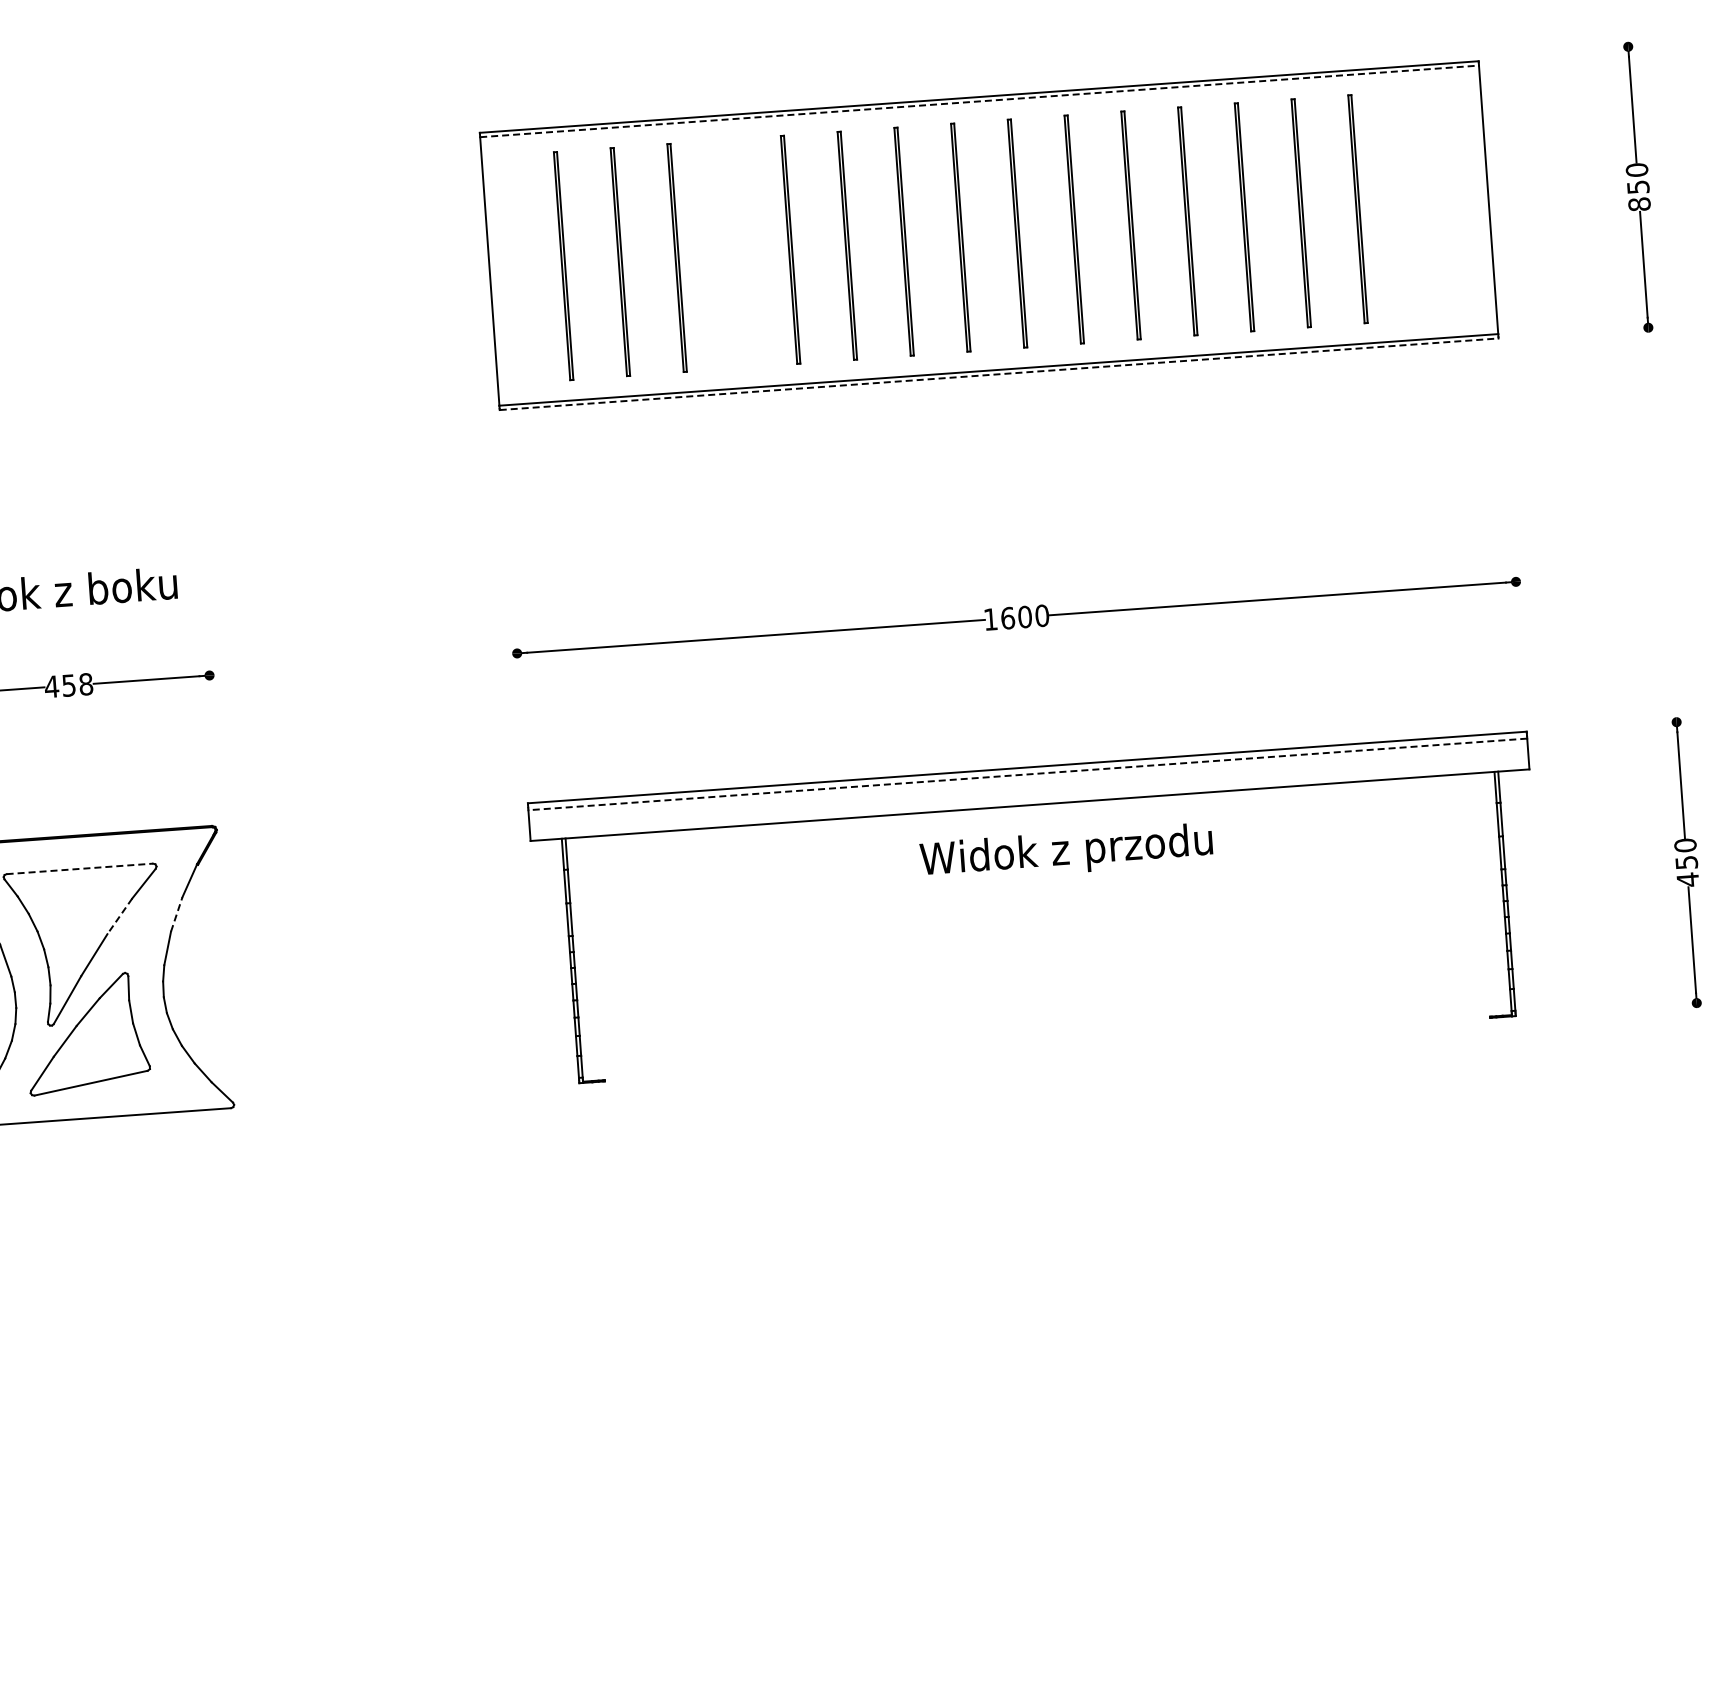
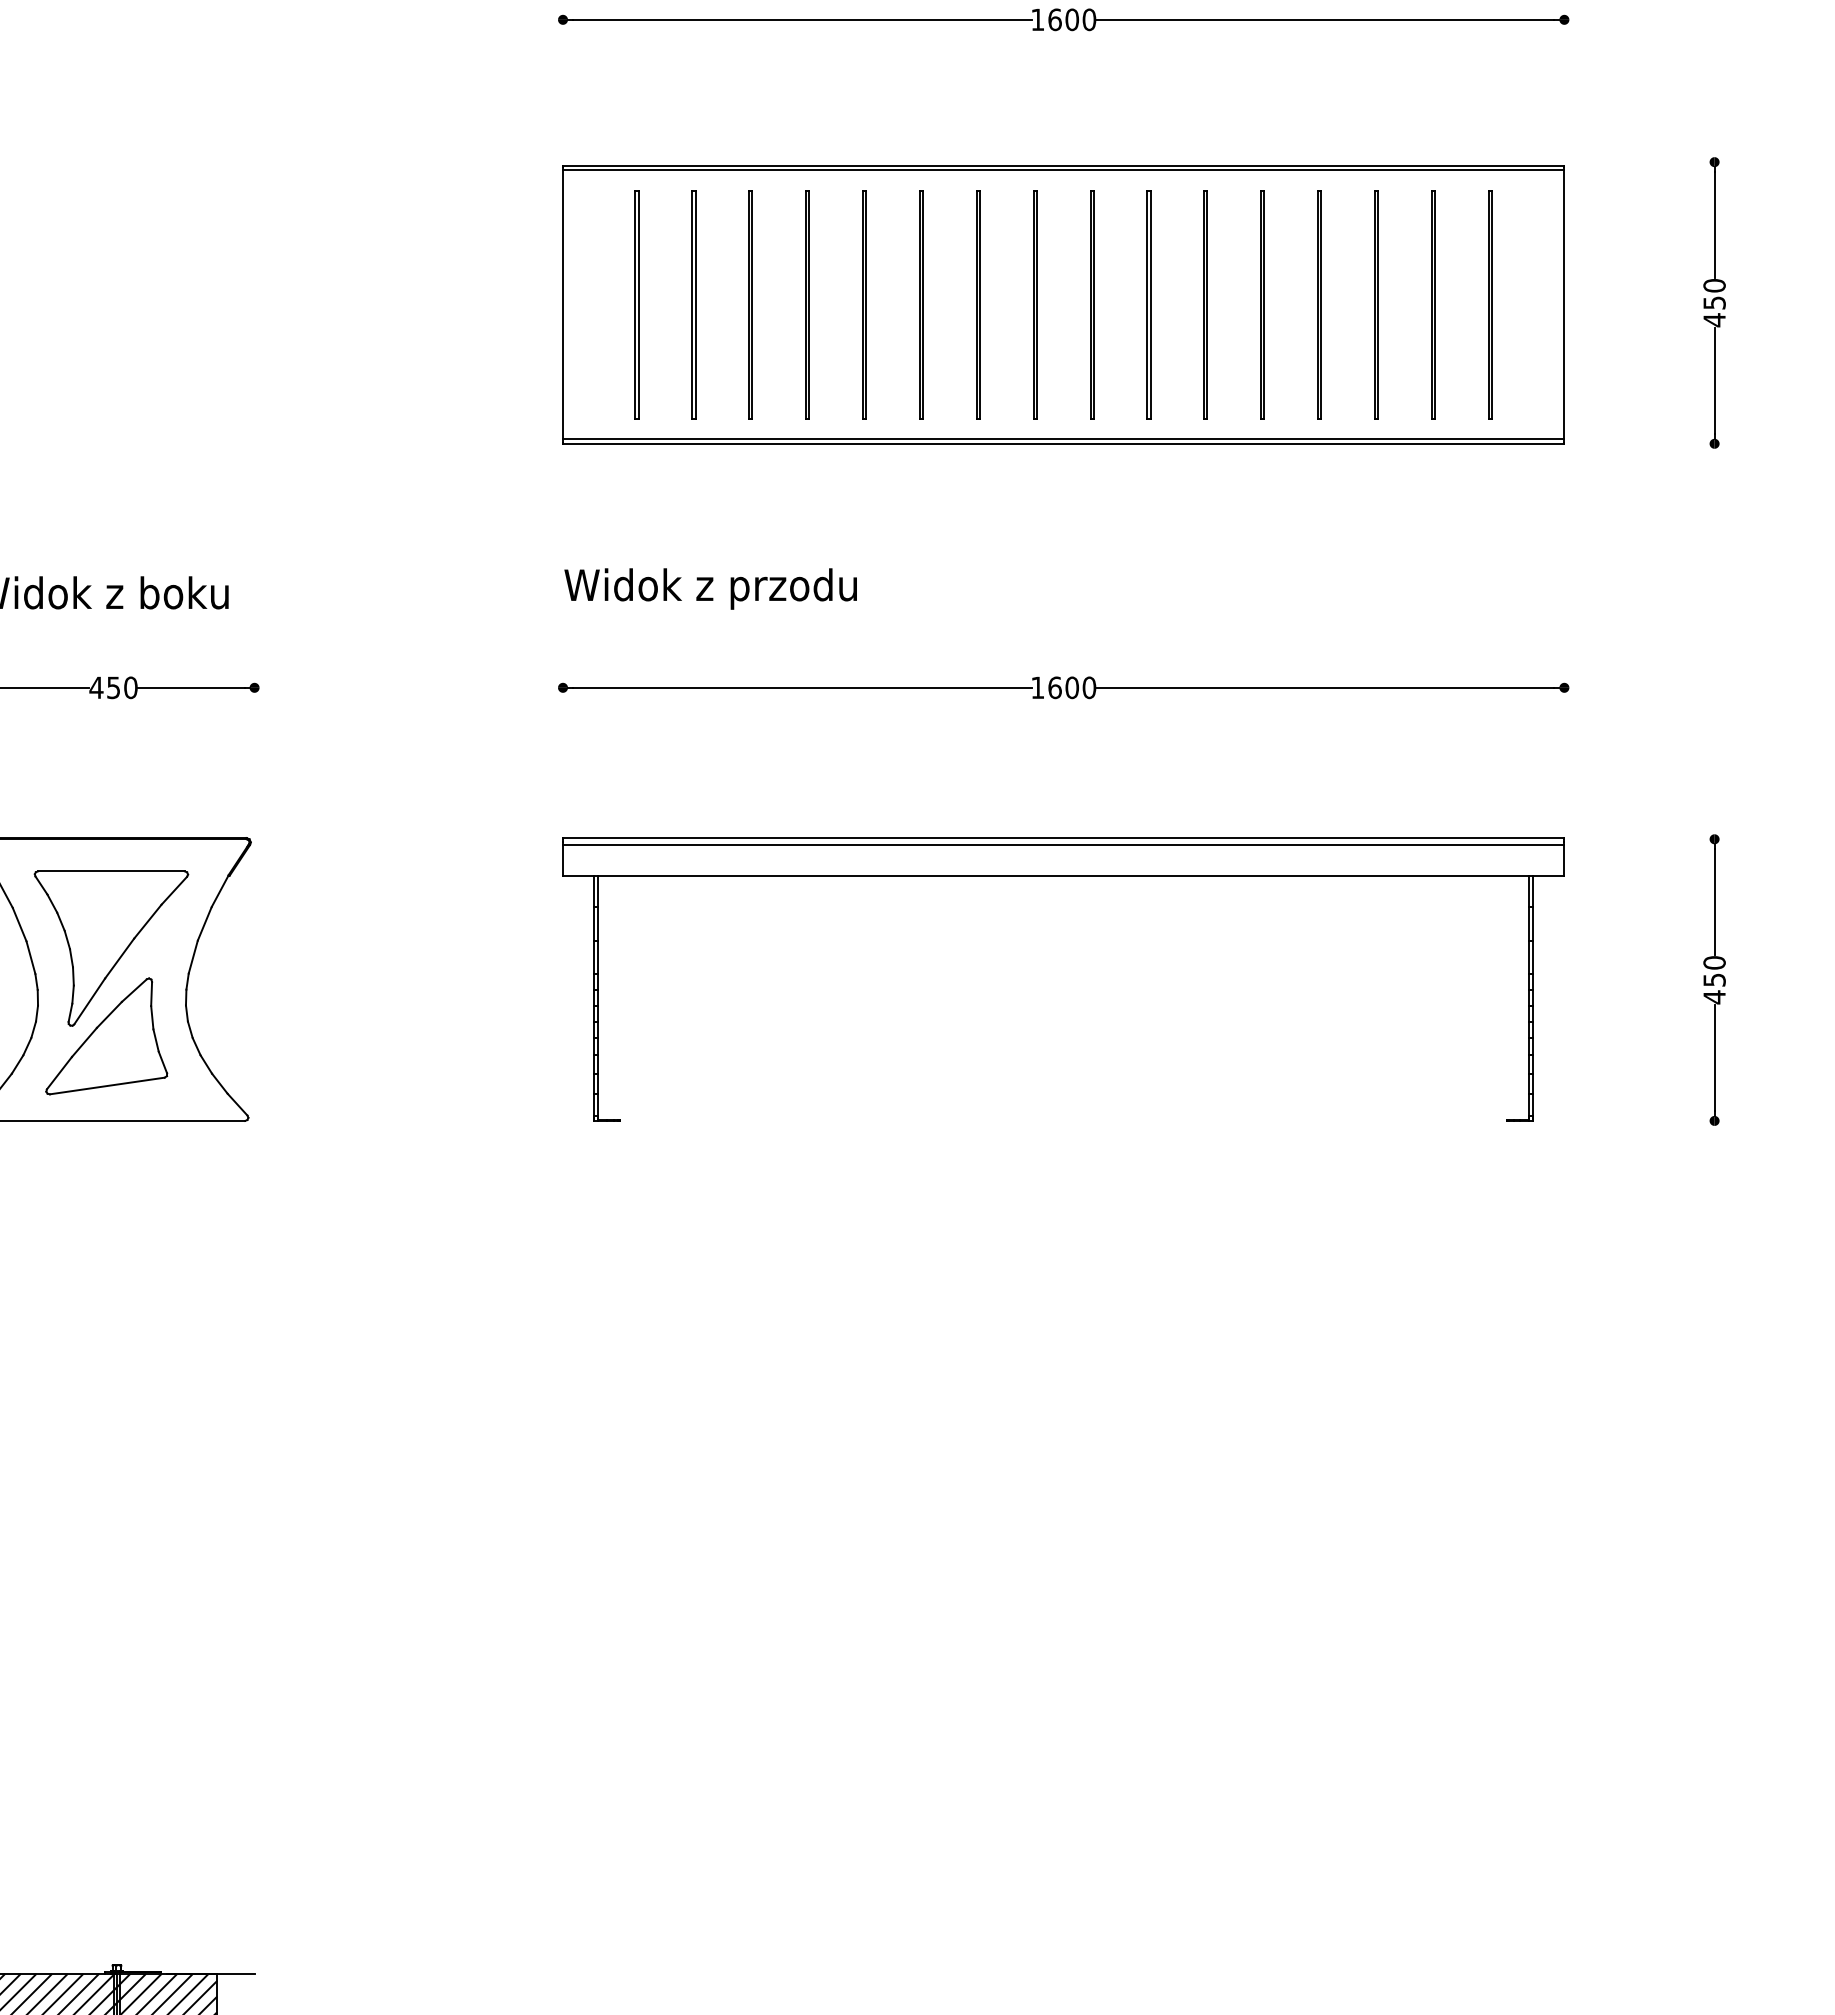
line: (979, 101) -> (1063, 170), dashed -> solid
line: (1413, 204) -> (1489, 304), added
text: (1639, 204) -> (1714, 320), 850 -> 450
line: (732, 253) -> (806, 304), added
line: (998, 373) -> (1063, 443), dashed -> solid
text: (85, 684) -> (130, 687), 458 -> 450
line: (1027, 773) -> (1063, 844), dashed -> solid
text: (1066, 852) -> (710, 588), moved
line: (79, 868) -> (111, 871), dashed -> solid
line: (176, 914) -> (204, 923), dashed -> solid
line: (119, 916) -> (147, 921), dashed -> solid

